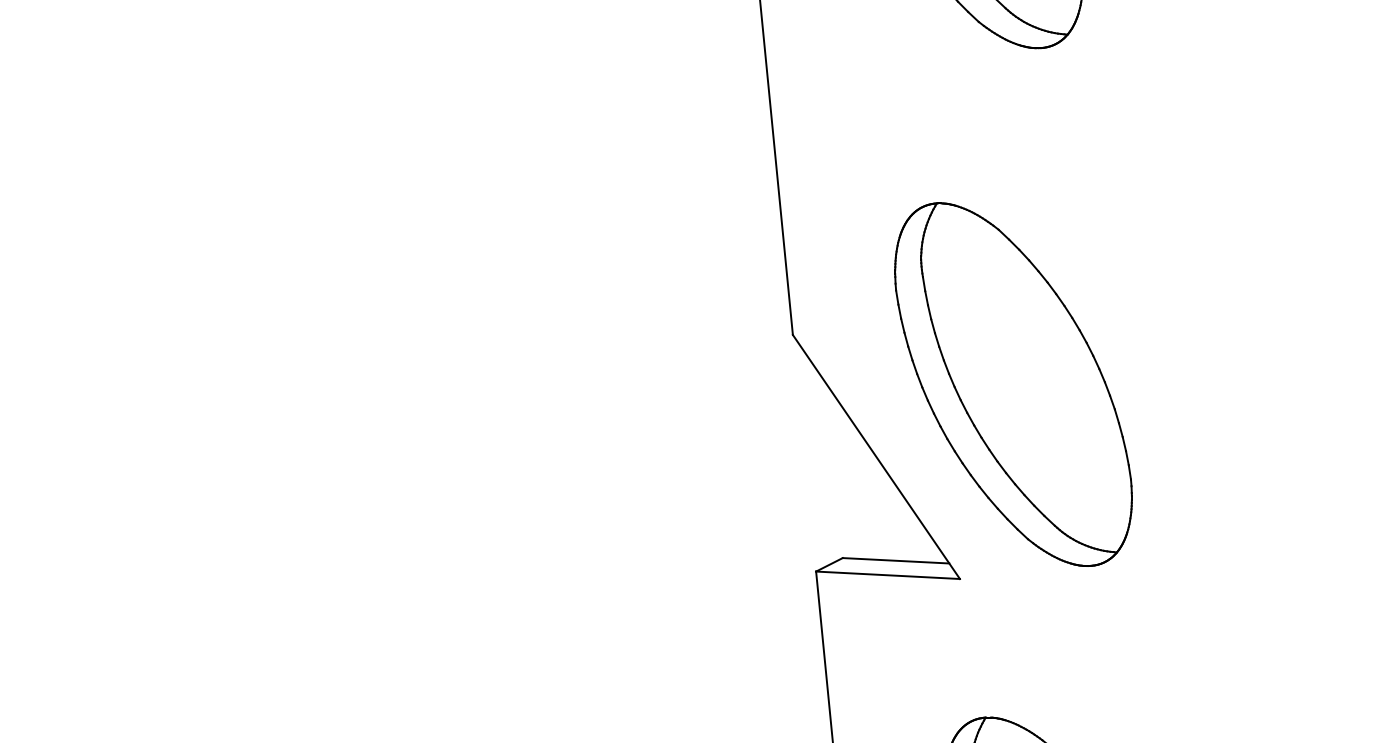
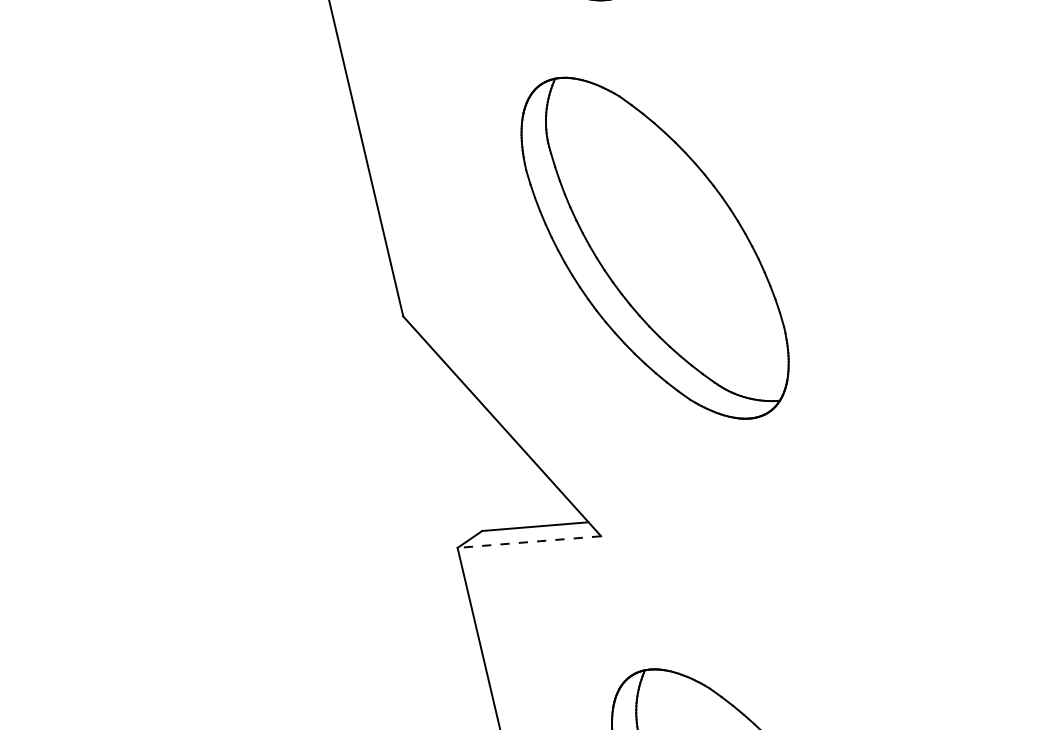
part: (1013, 384) -> (655, 248), moved
line: (887, 575) -> (528, 542), solid -> dashed

